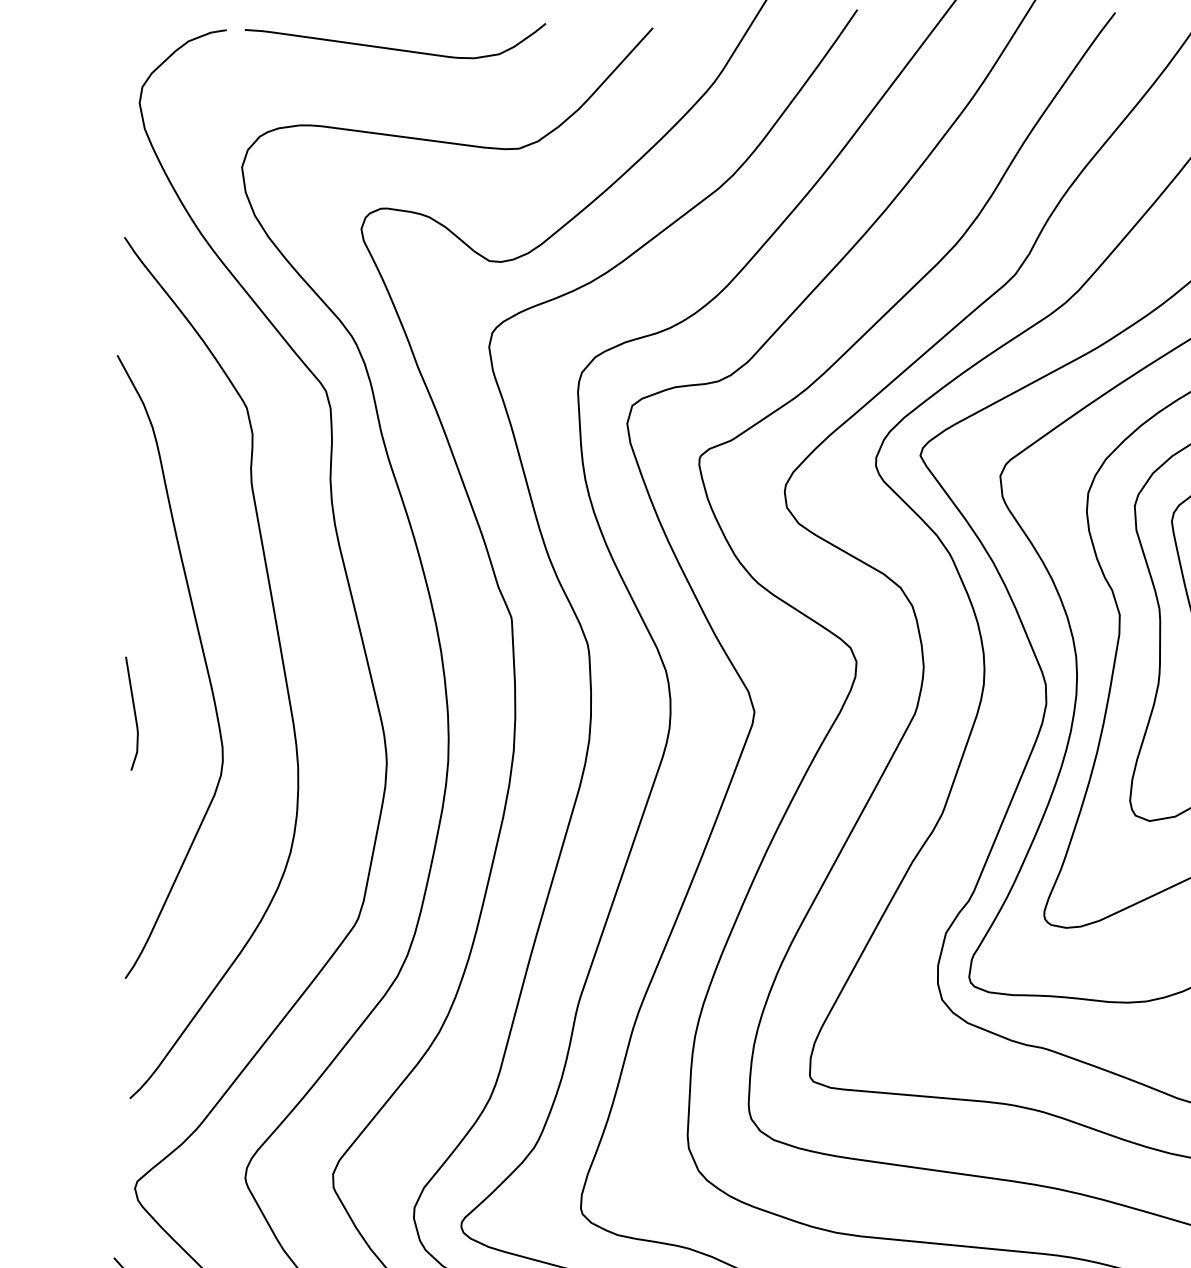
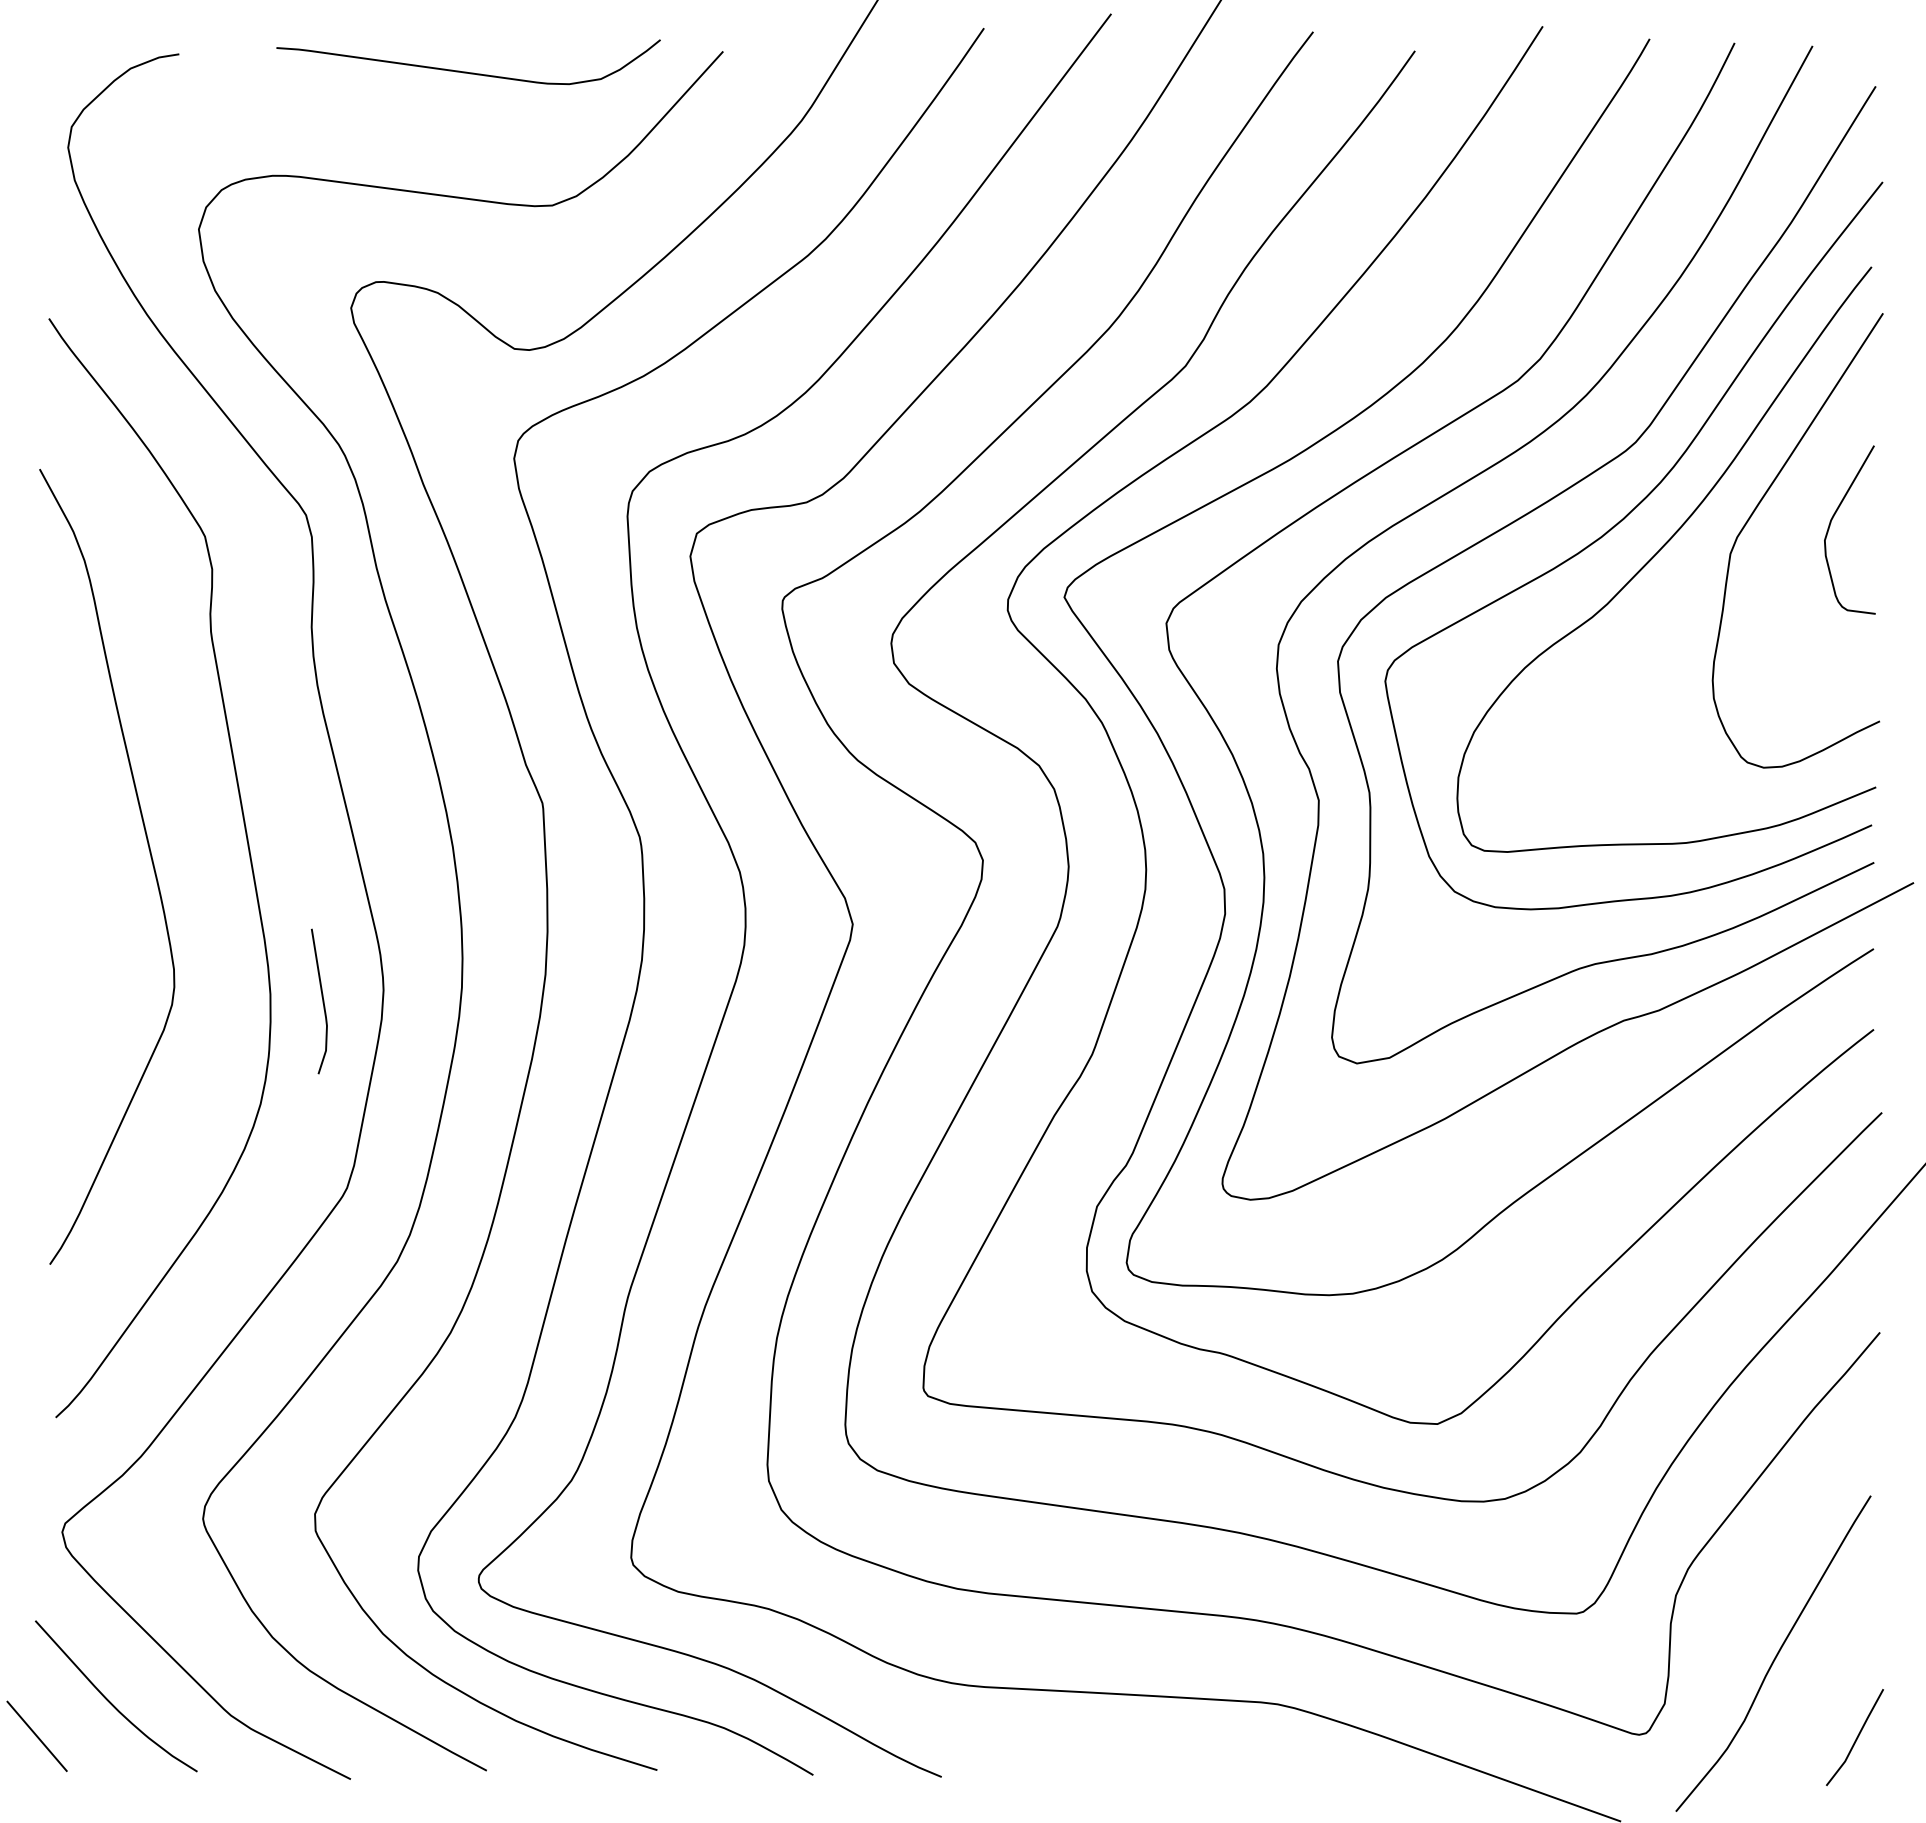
curve: (393, 48) -> (466, 71), moved
line: (134, 713) -> (322, 1001), moved

